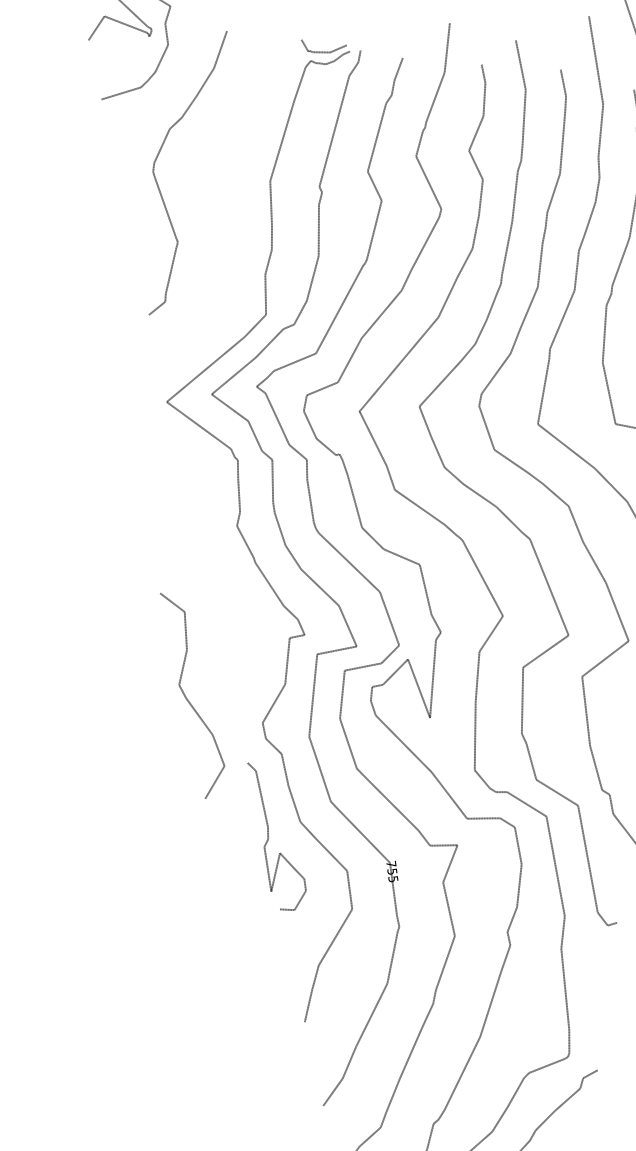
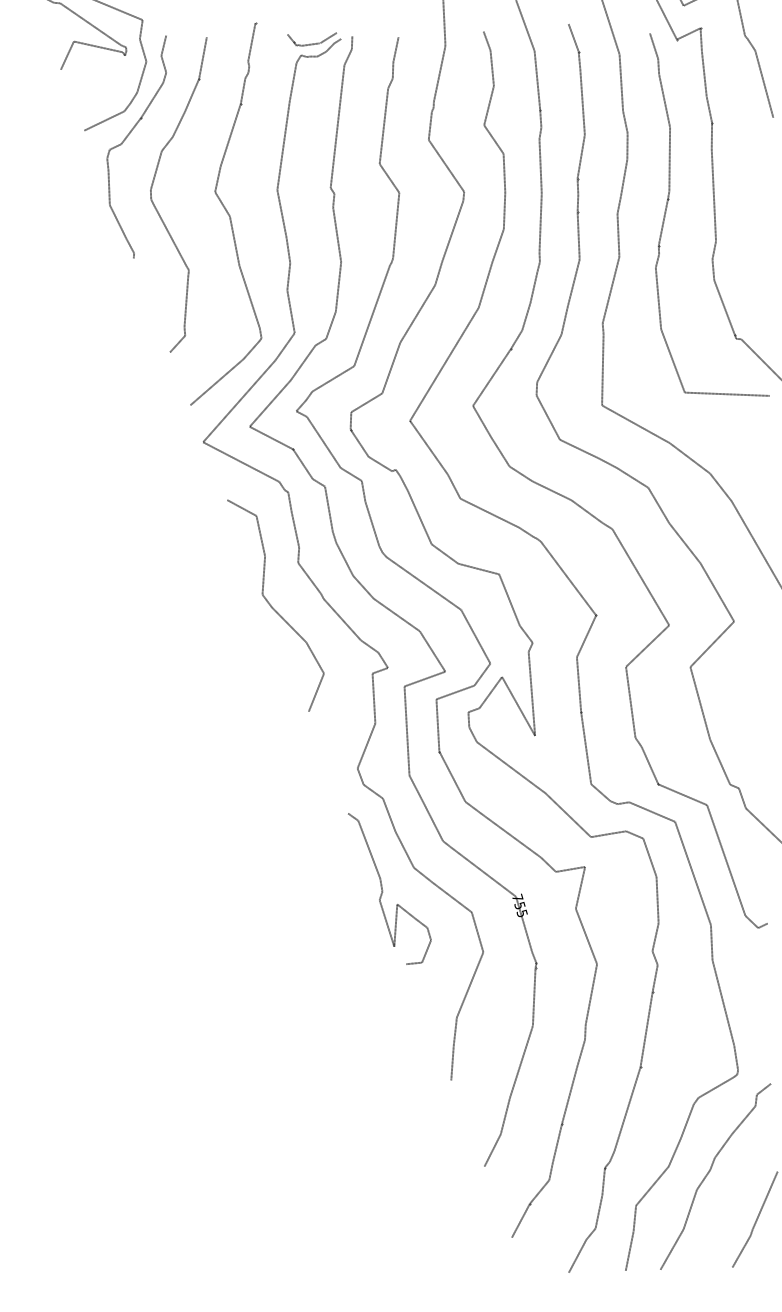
curve: (137, 114) -> (125, 140), added
curve: (220, 194) -> (226, 212), added
curve: (187, 698) -> (273, 607), moved

